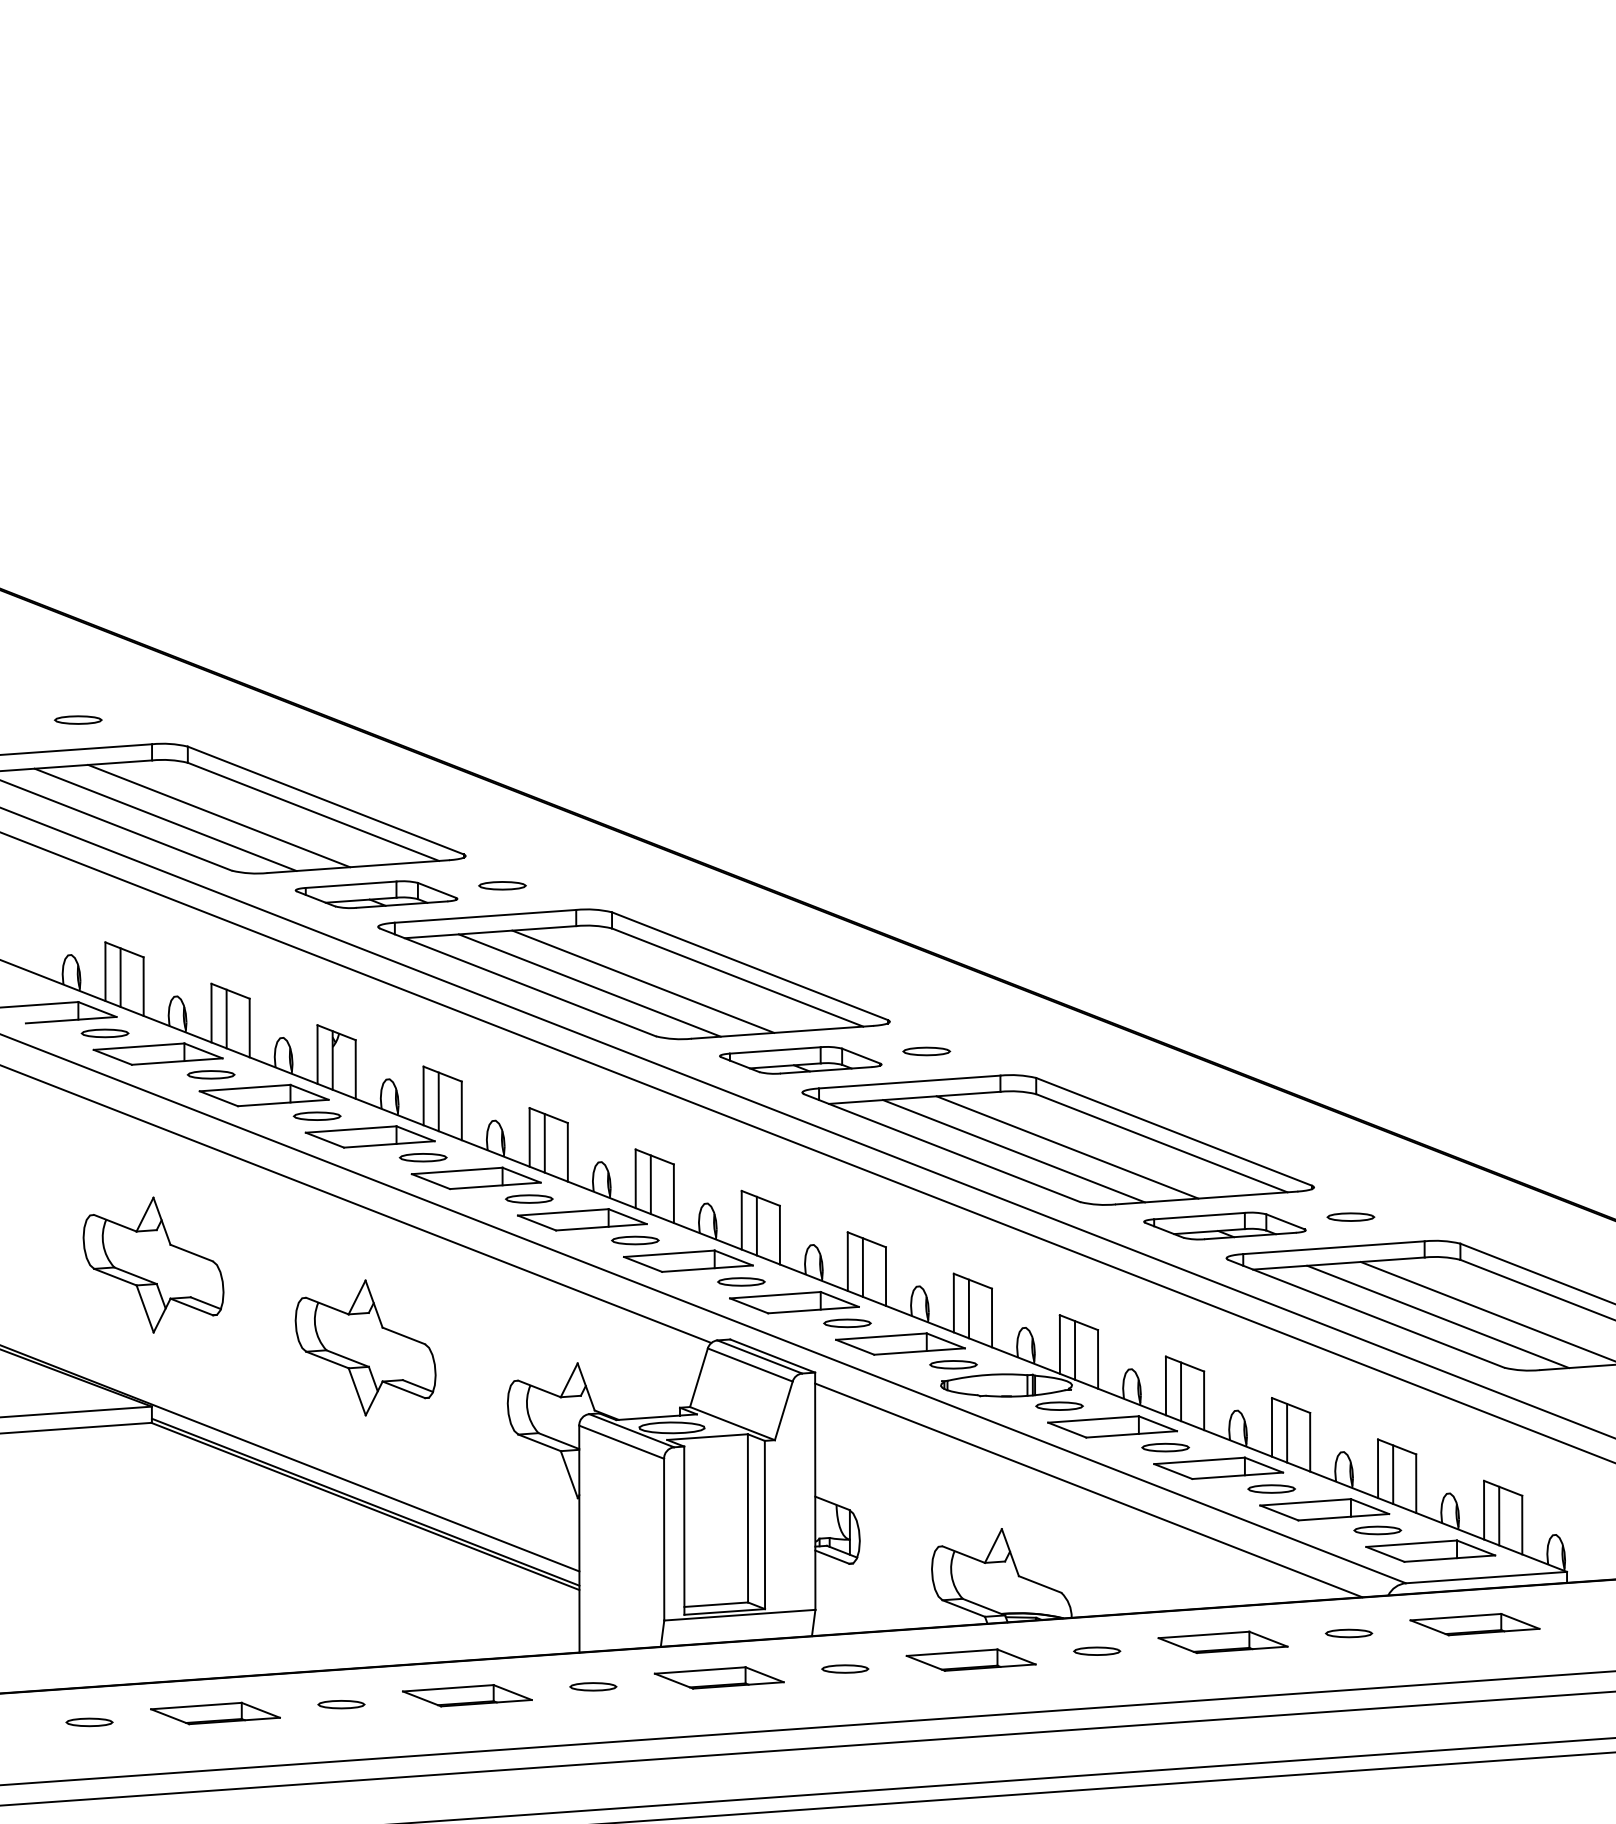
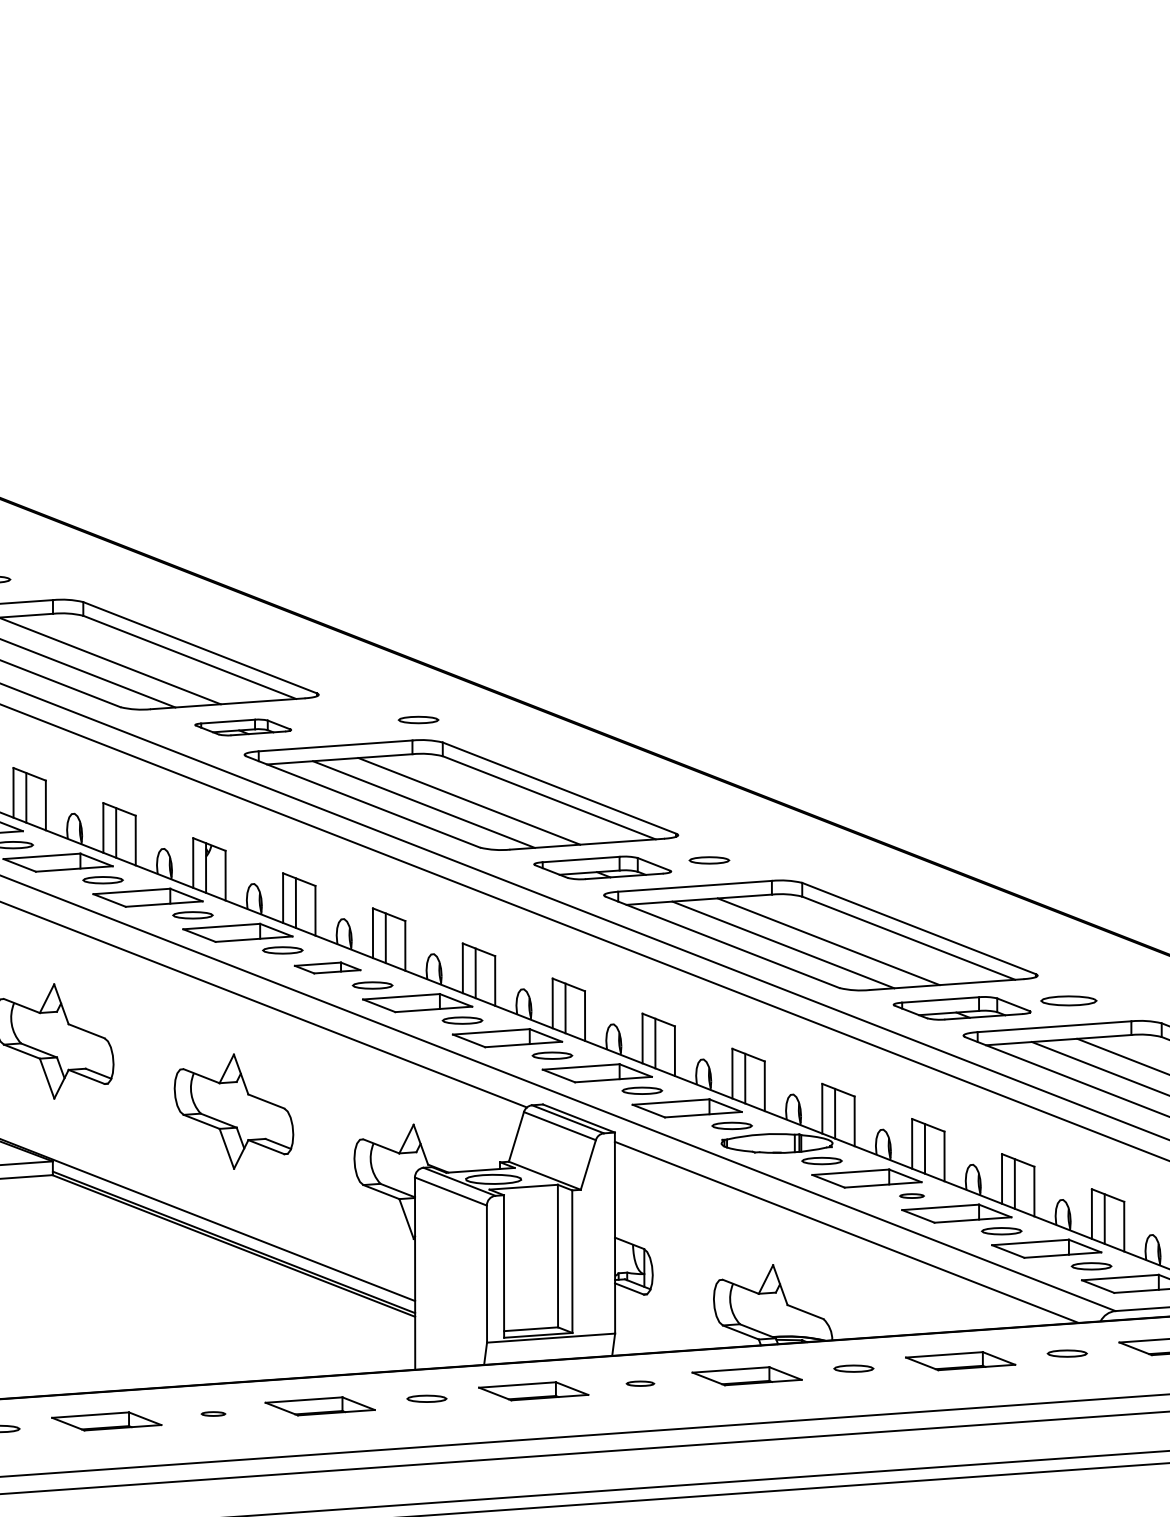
part: (502, 885) -> (418, 719), moved
part: (376, 894) -> (243, 727), size x0.7
part: (475, 1178) -> (327, 968), size x0.6
part: (1350, 1216) -> (1068, 1000), size x1.4
part: (1165, 1447) -> (911, 1196), size x0.6
part: (845, 1668) -> (640, 1383), size x0.7
part: (341, 1704) -> (213, 1413), size x0.6

